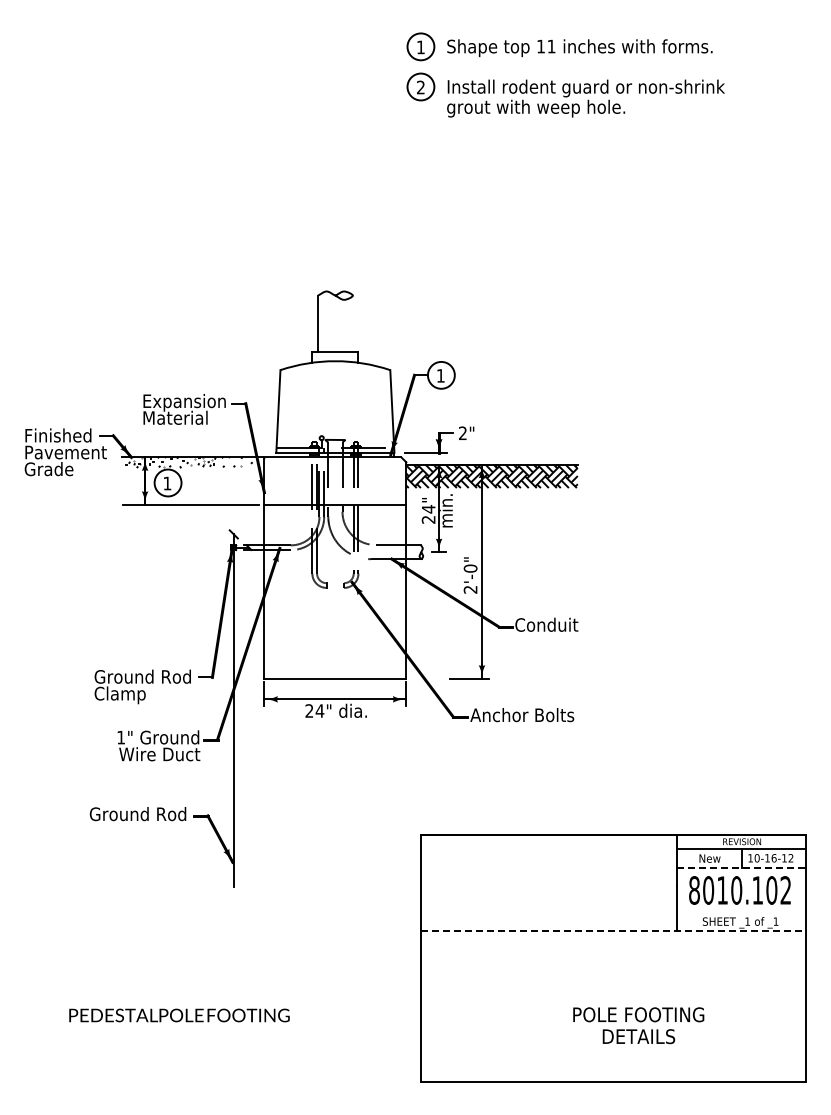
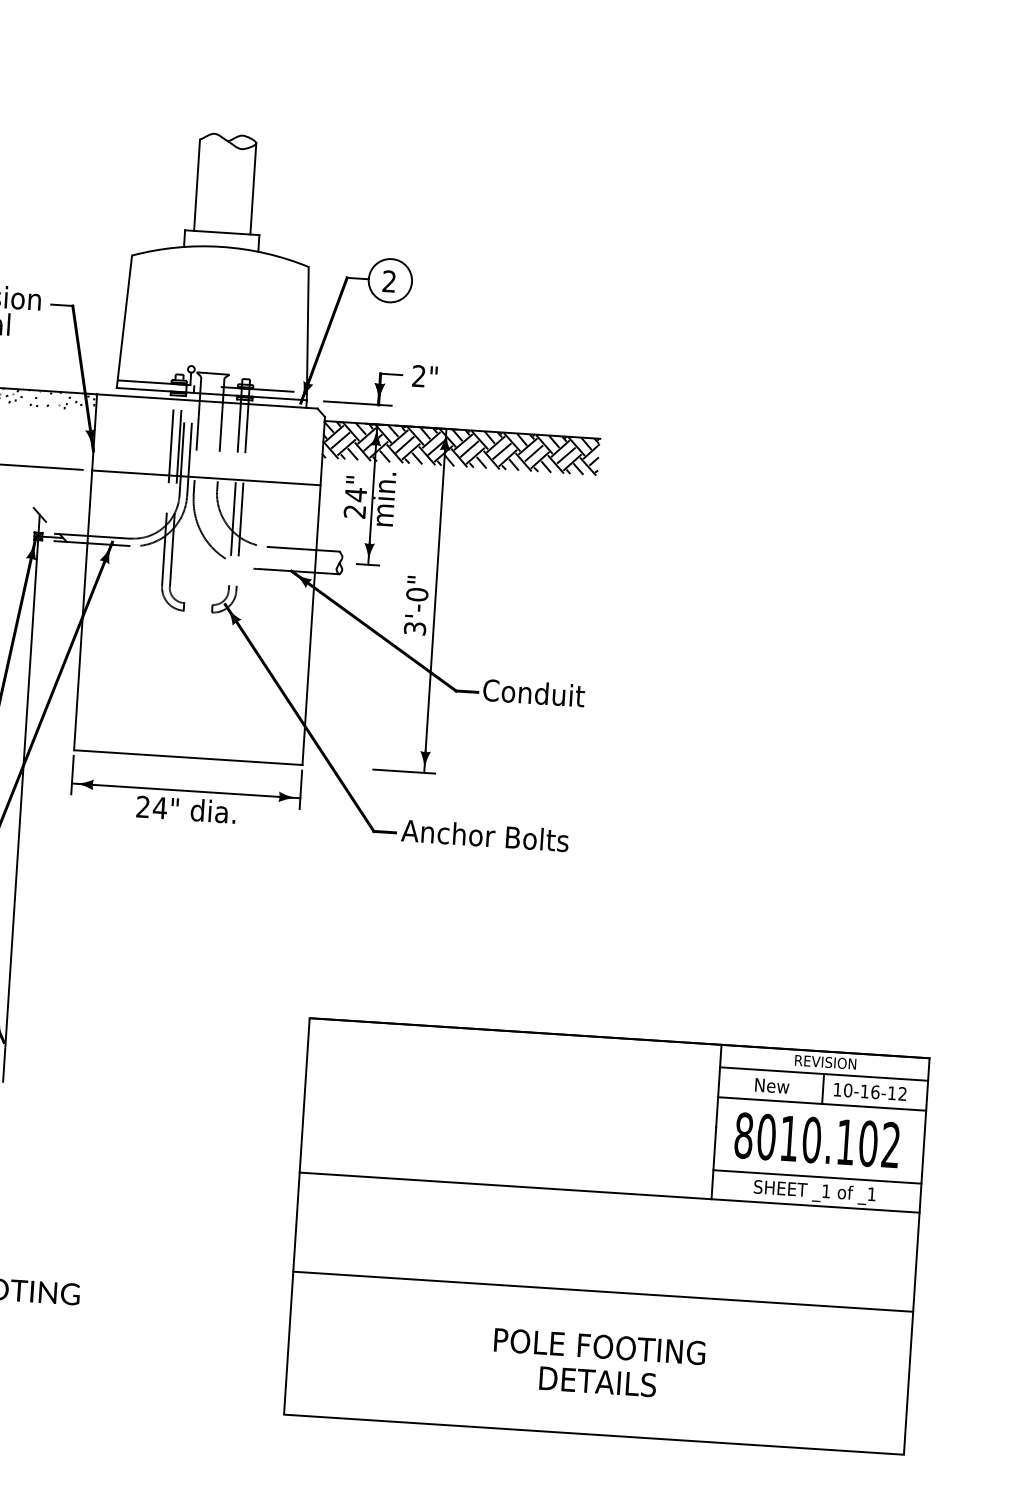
line: (352, 323) -> (252, 188), added
text: (440, 375) -> (388, 280), 1 -> 2
text: (470, 589) -> (414, 628), 2'-0" -> 3'-0"
line: (741, 867) -> (821, 1103), dashed -> solid
line: (741, 913) -> (817, 1177), added
line: (613, 931) -> (609, 1193), dashed -> solid
line: (613, 992) -> (603, 1291), added
text: (638, 1025) -> (598, 1363), moved

